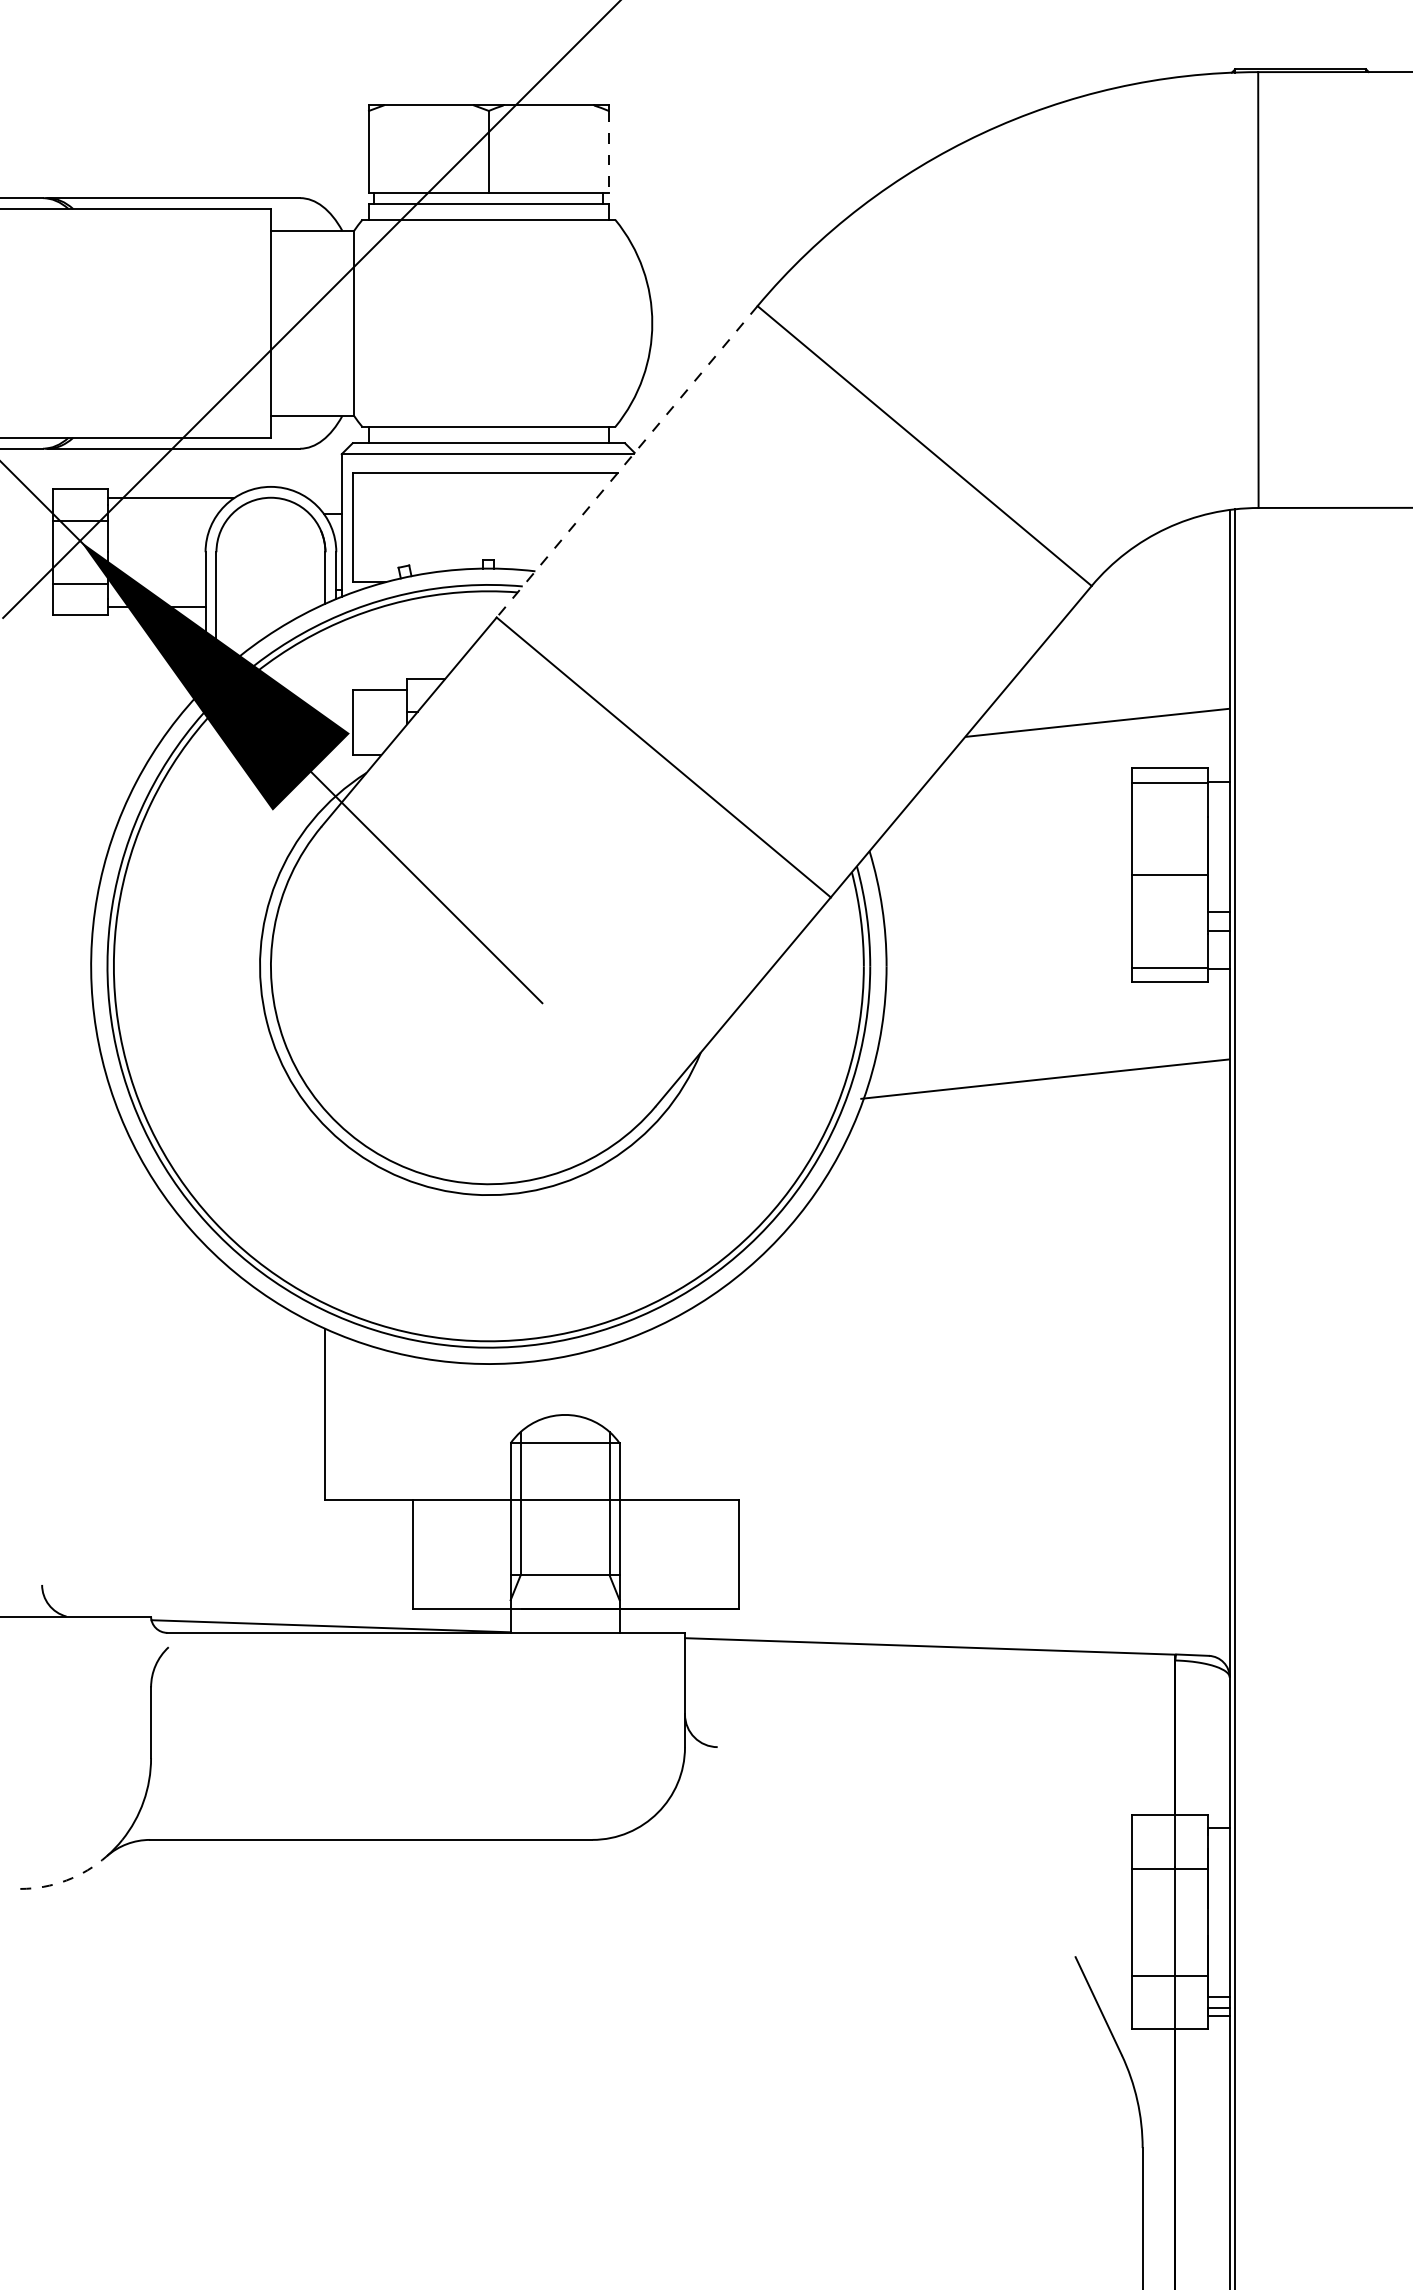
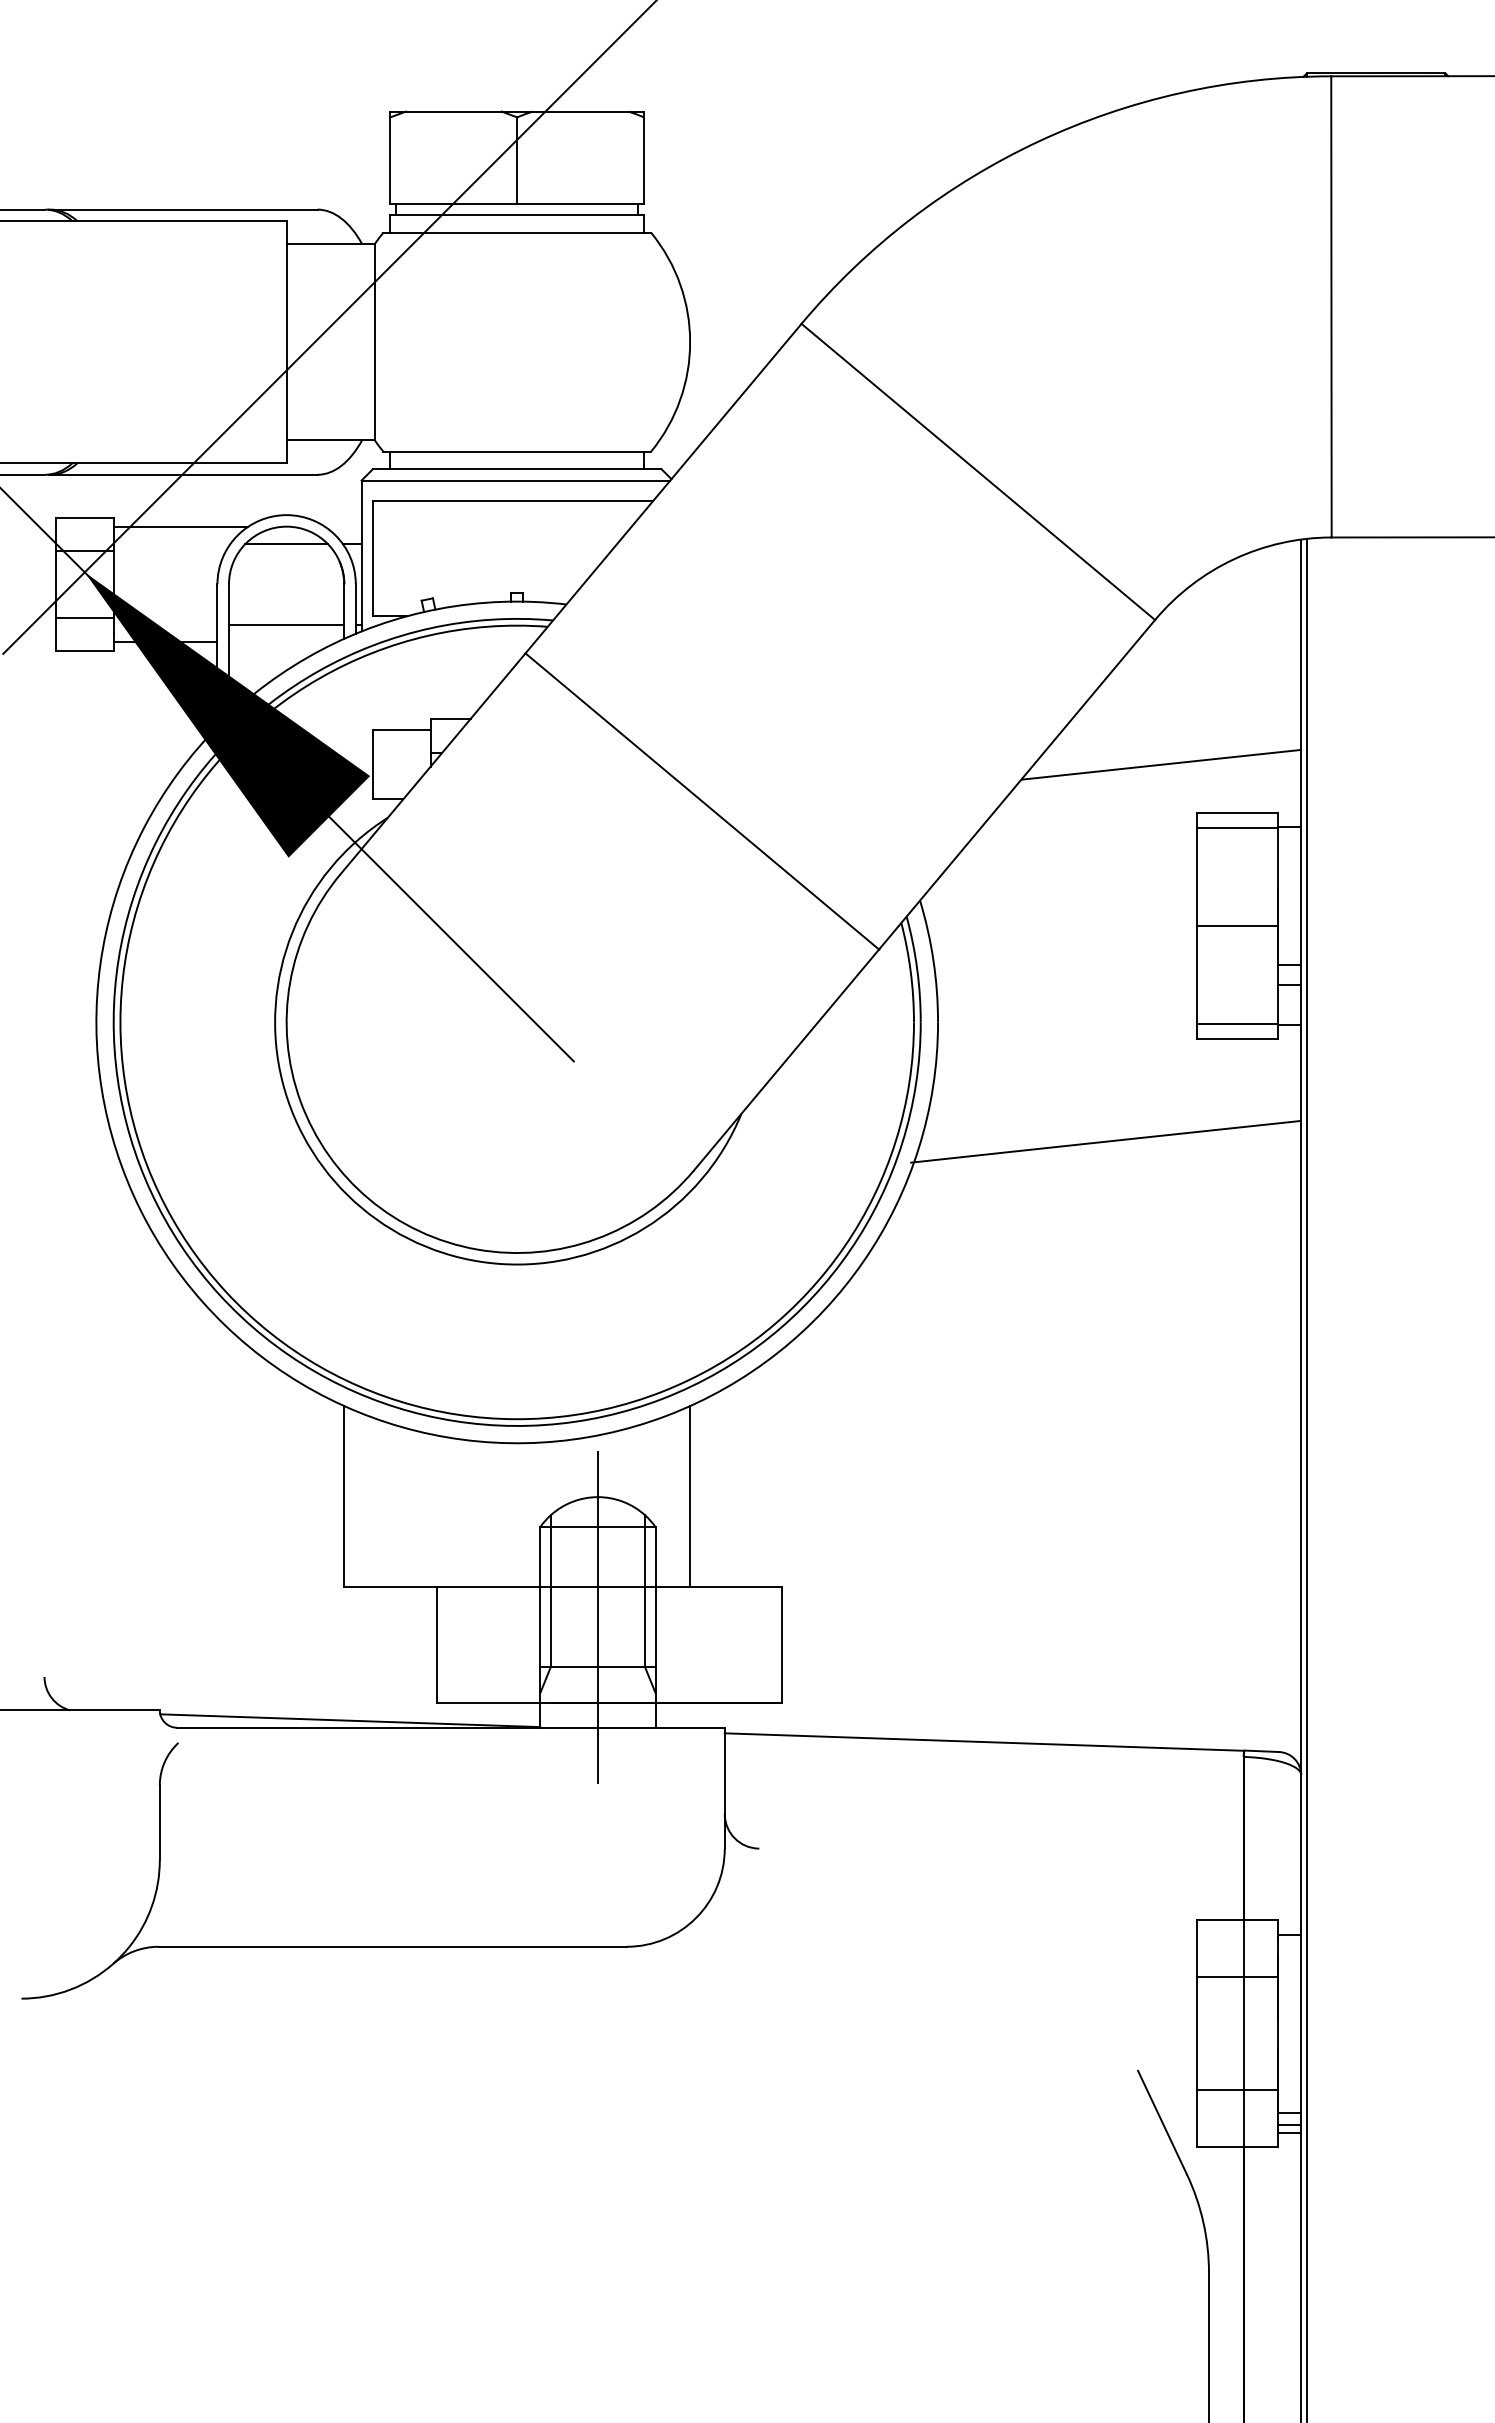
line: (609, 152) -> (644, 161), dashed -> solid
line: (627, 461) -> (663, 488), dashed -> solid
line: (270, 513) -> (286, 543), added
line: (270, 590) -> (286, 624), added
line: (652, 1414) -> (690, 1496), added
line: (564, 1527) -> (597, 1616), added
arc: (66, 1880) -> (70, 1989), dashed -> solid

